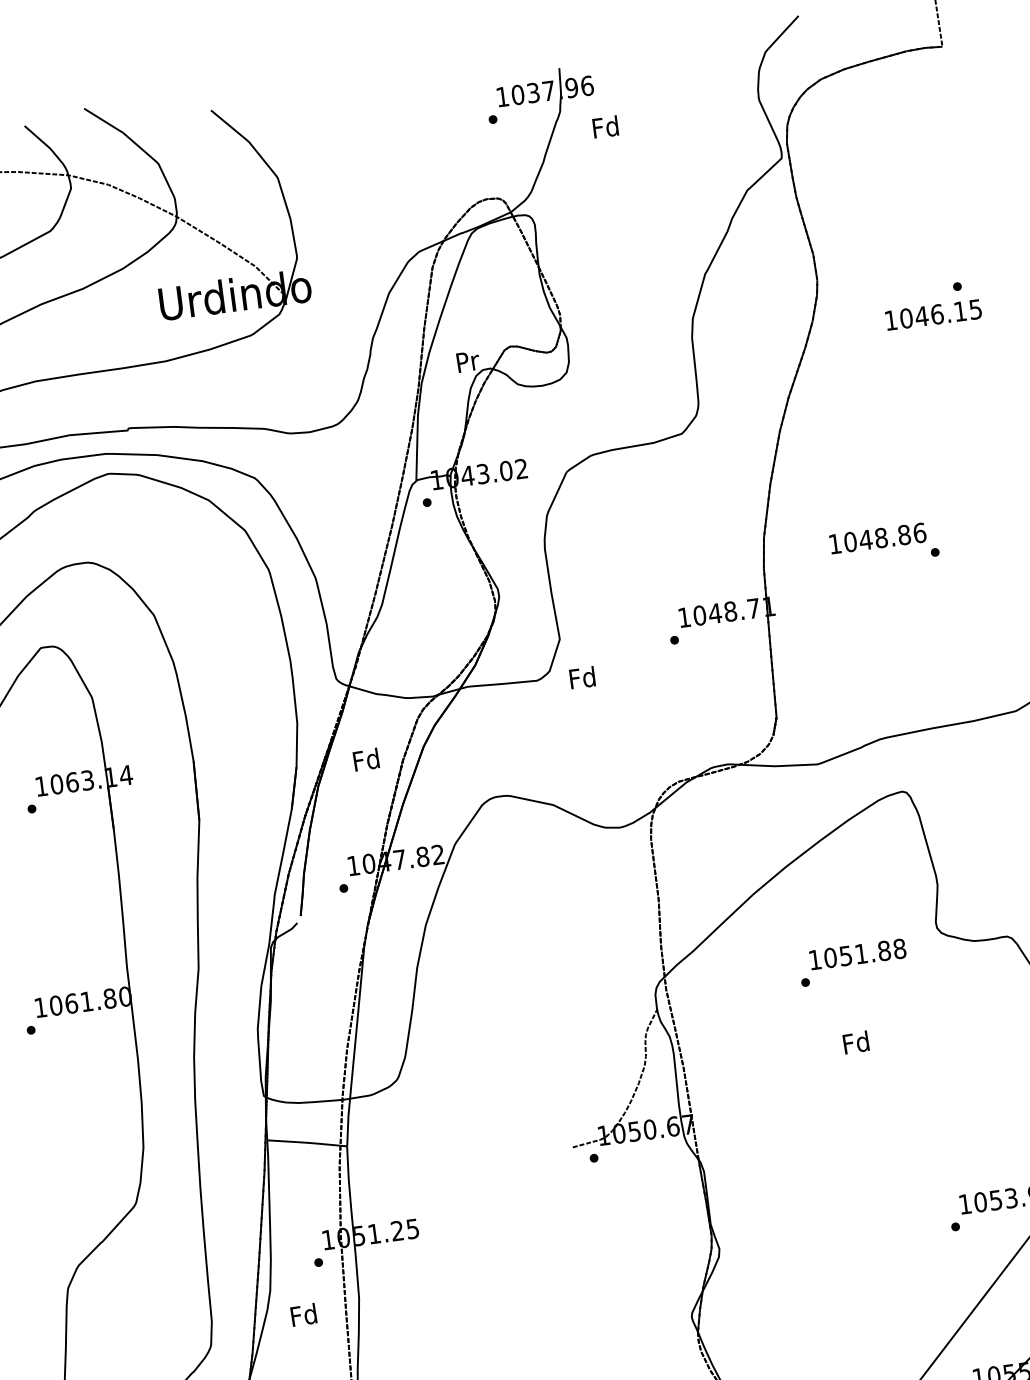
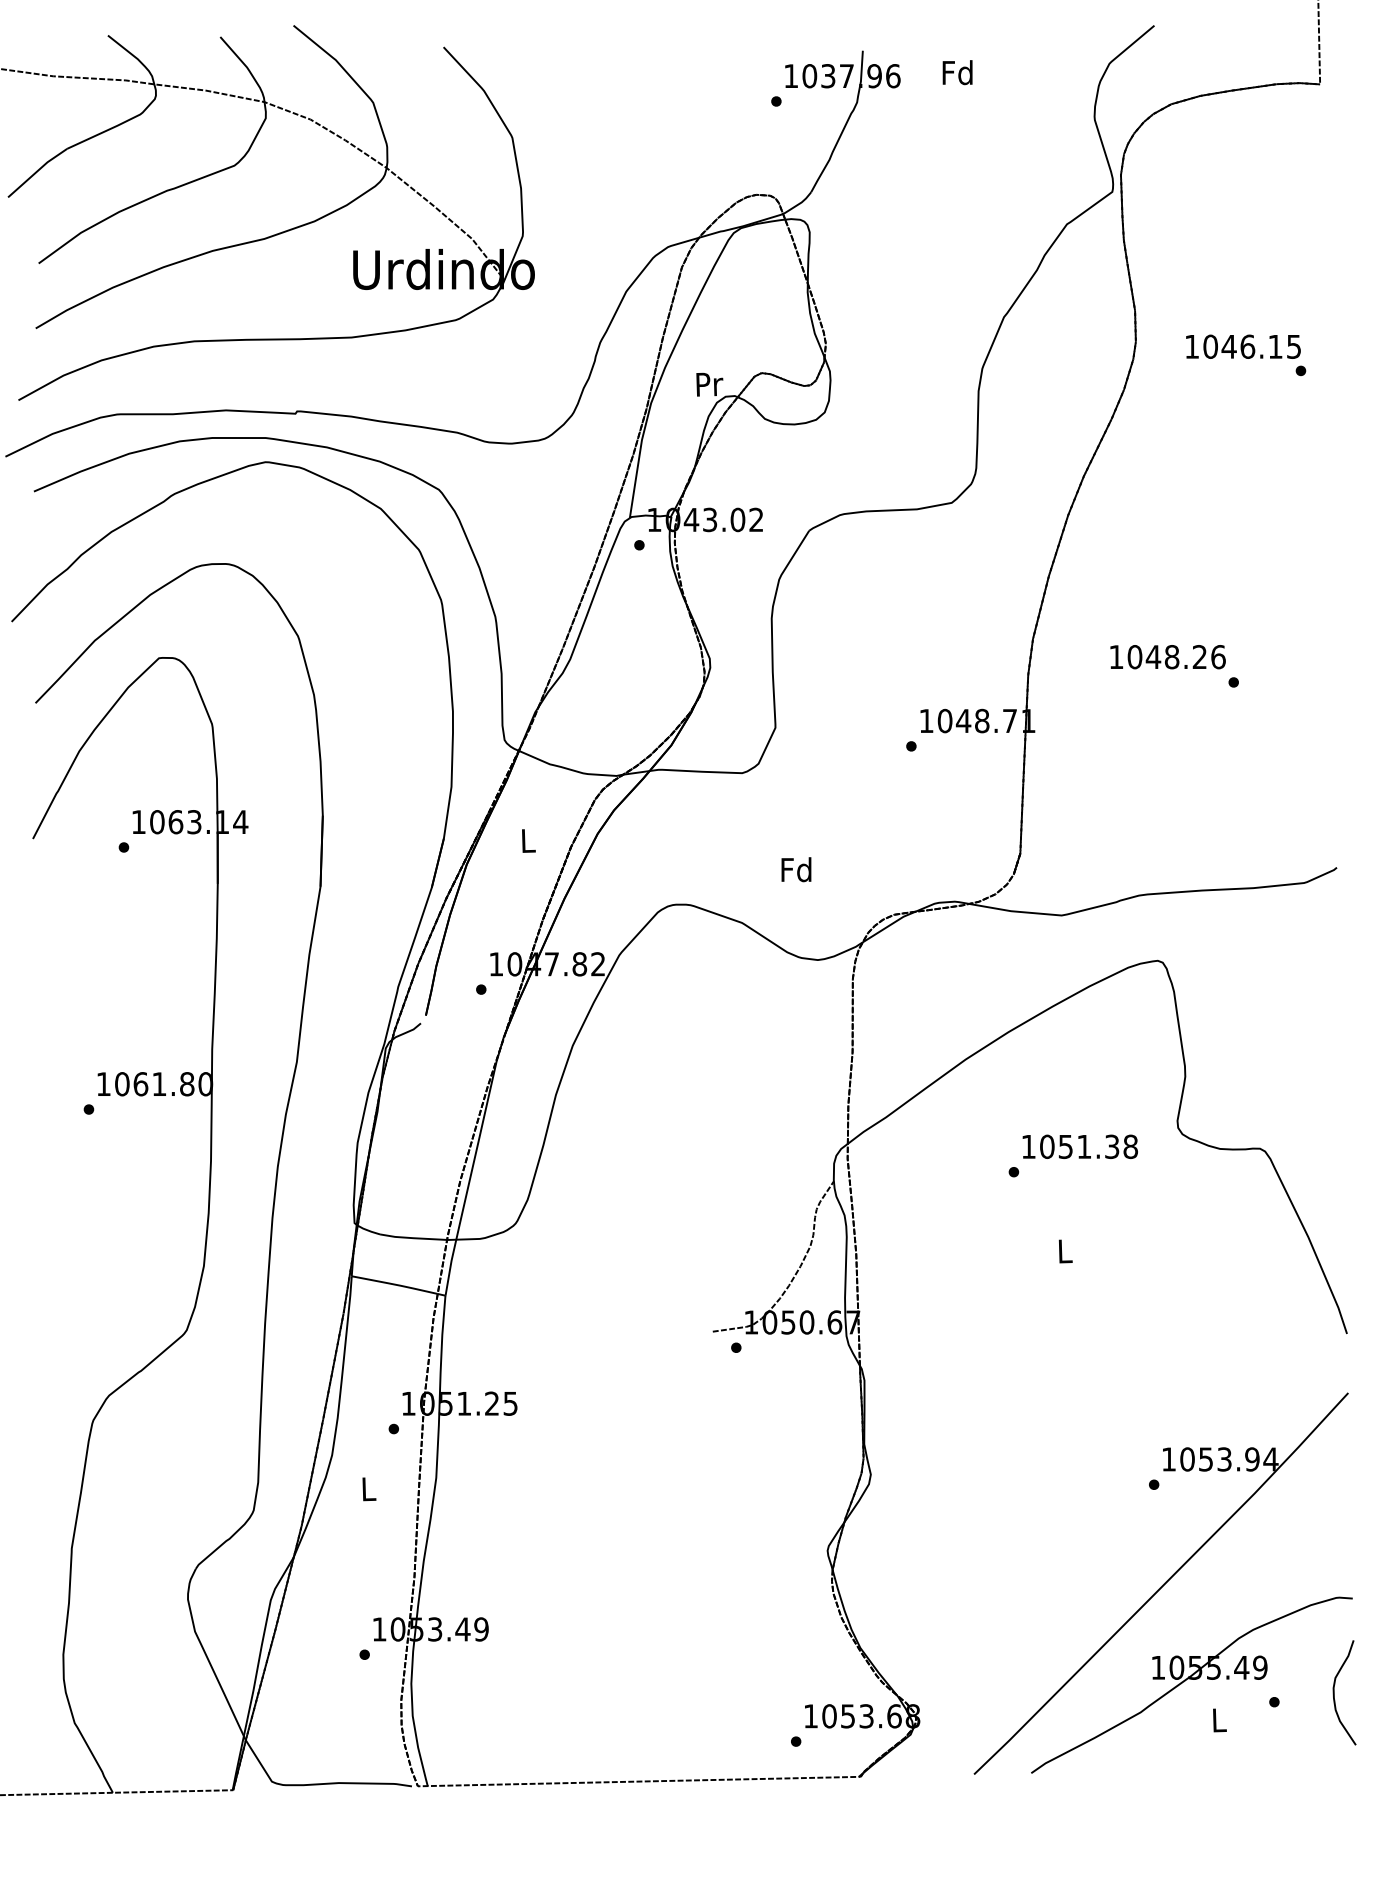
text: (605, 126) -> (957, 72), moved
text: (933, 314) -> (1243, 346), moved
text: (904, 535) -> (1199, 657), 1048.86 -> 1048.26
text: (582, 677) -> (796, 869), moved
text: (366, 759) -> (527, 840), Fd -> L
text: (884, 950) -> (1112, 1146), 1051.88 -> 1051.38
text: (856, 1042) -> (1064, 1250), Fd -> L
text: (304, 1314) -> (368, 1488), Fd -> L

